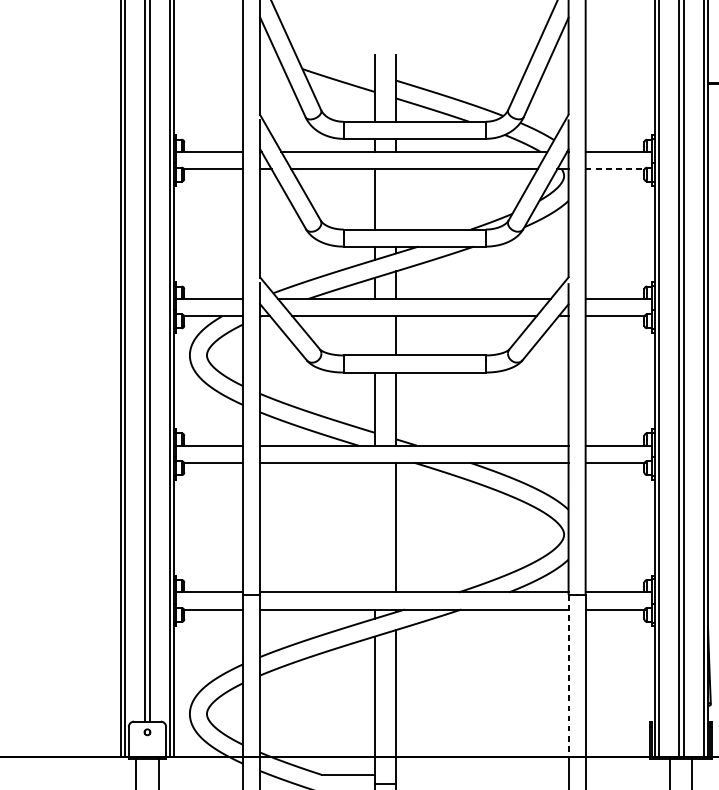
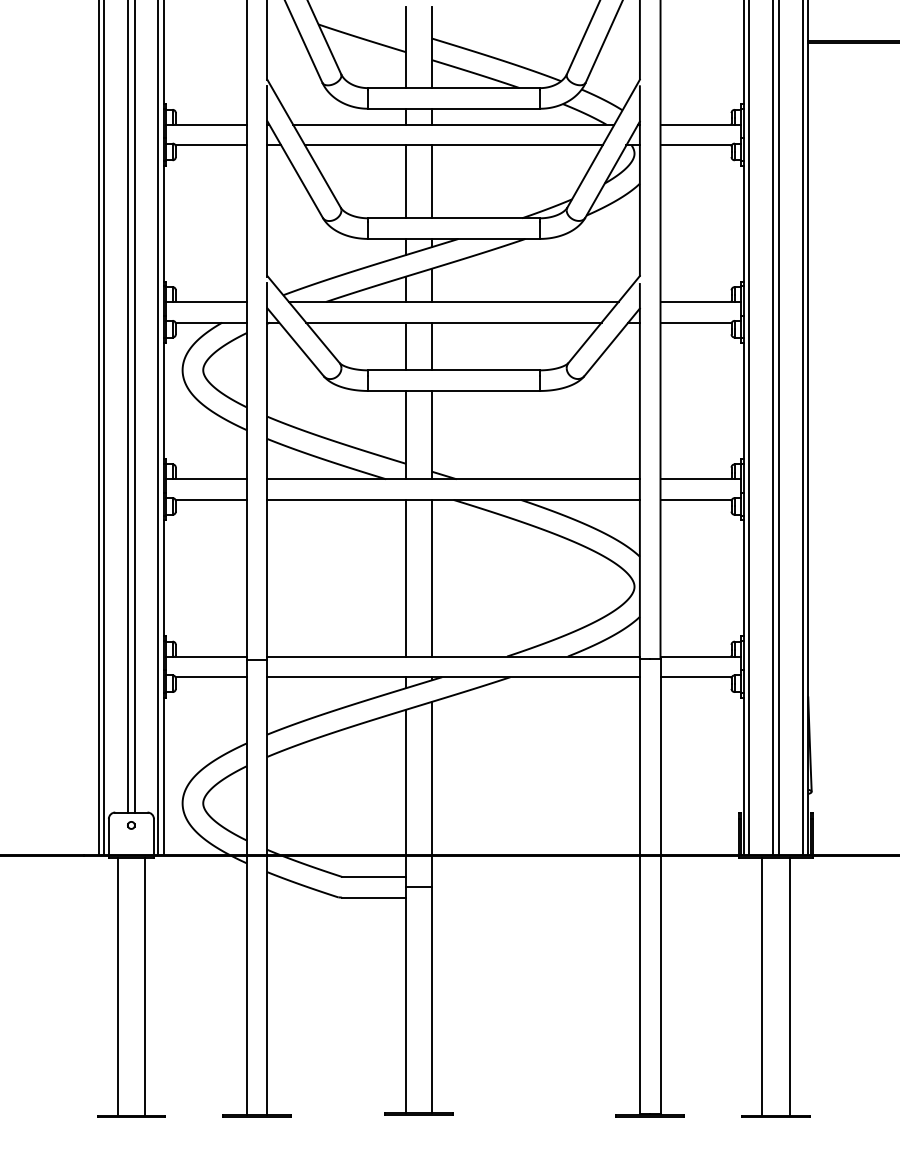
line: (615, 169) -> (696, 145), dashed -> solid
line: (395, 199) -> (431, 181), added
line: (375, 335) -> (406, 346), added
line: (375, 526) -> (406, 577), added
line: (568, 676) -> (639, 757), dashed -> solid

